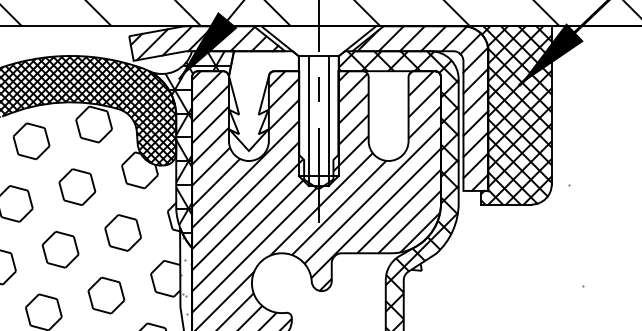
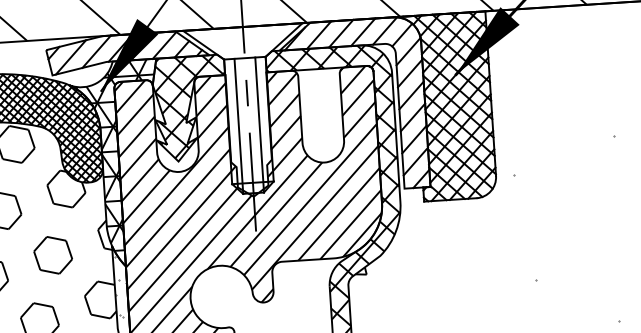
hatch: (263, 99) -> (190, 106), added

